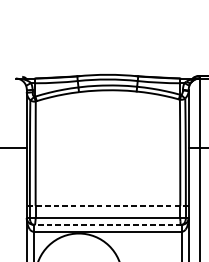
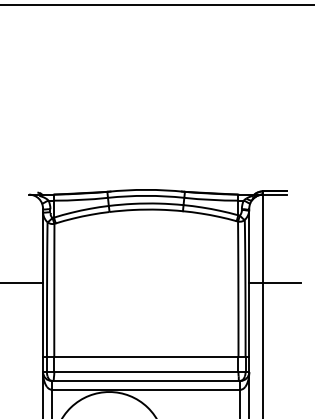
line: (107, 205) -> (145, 356), dashed -> solid
line: (107, 224) -> (145, 380), dashed -> solid

